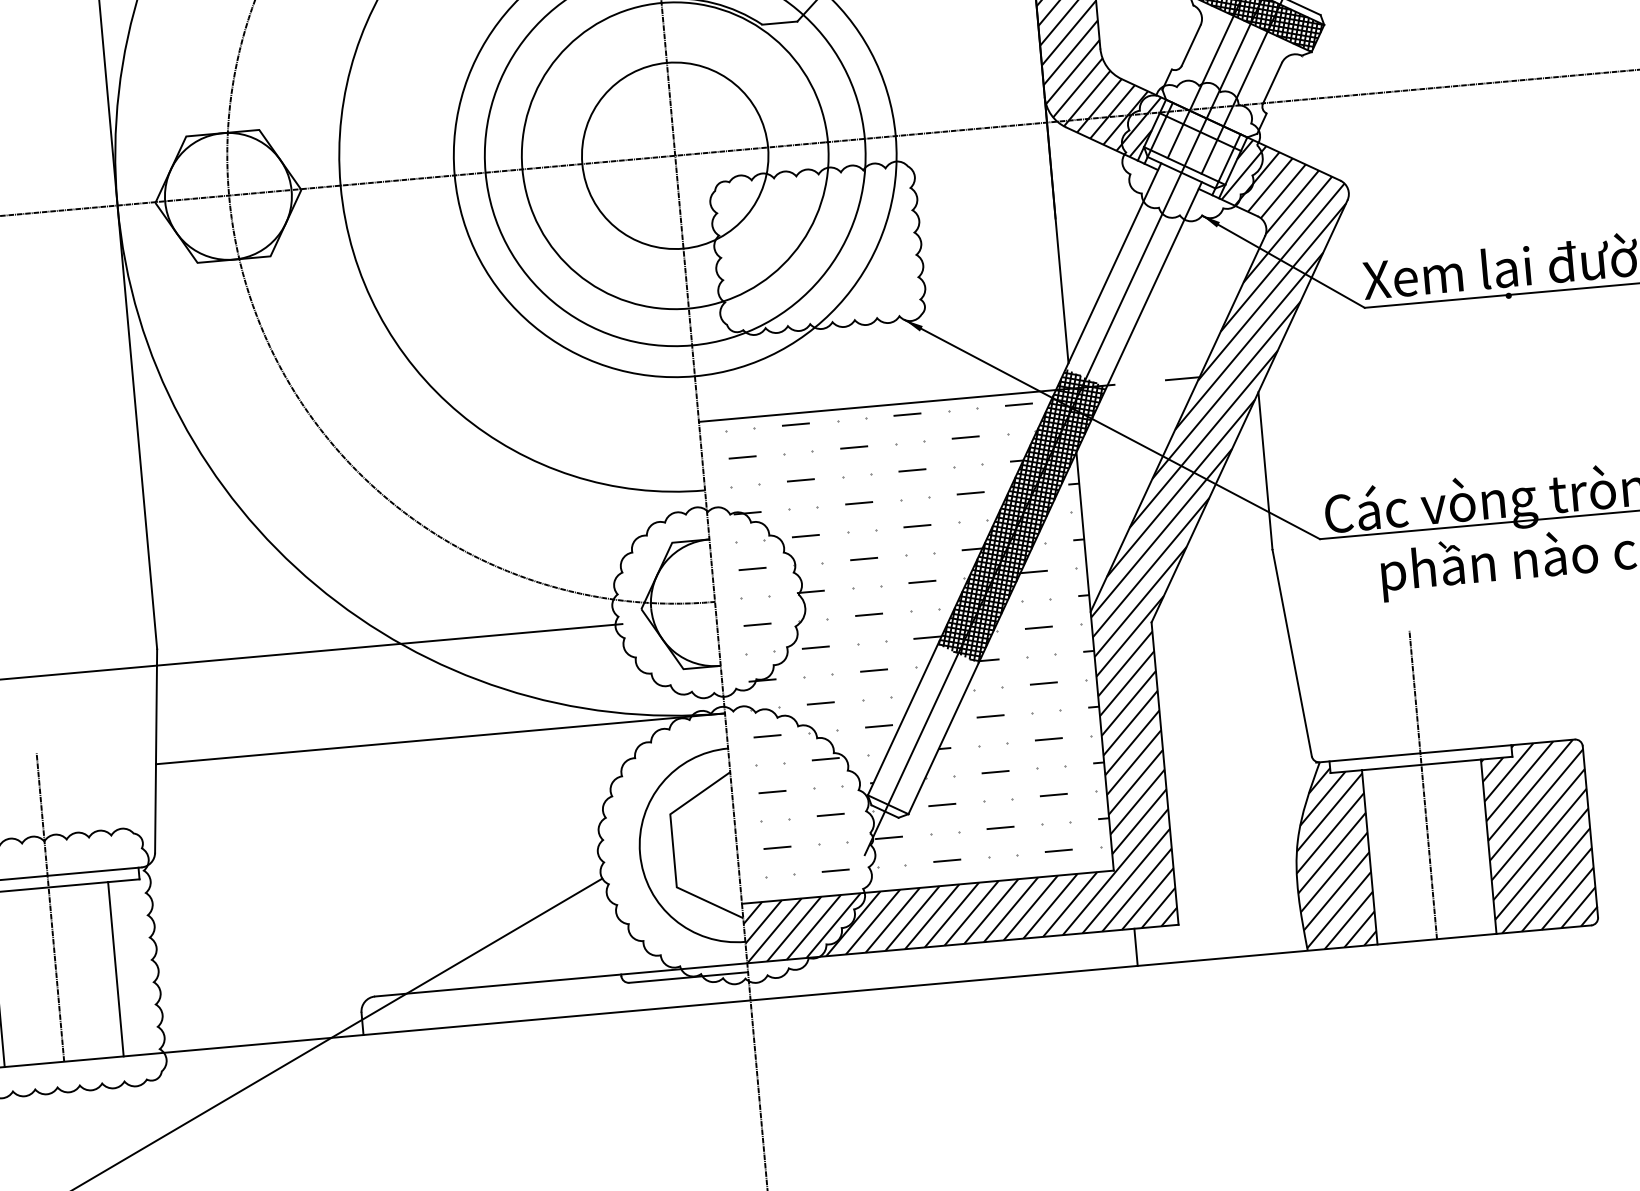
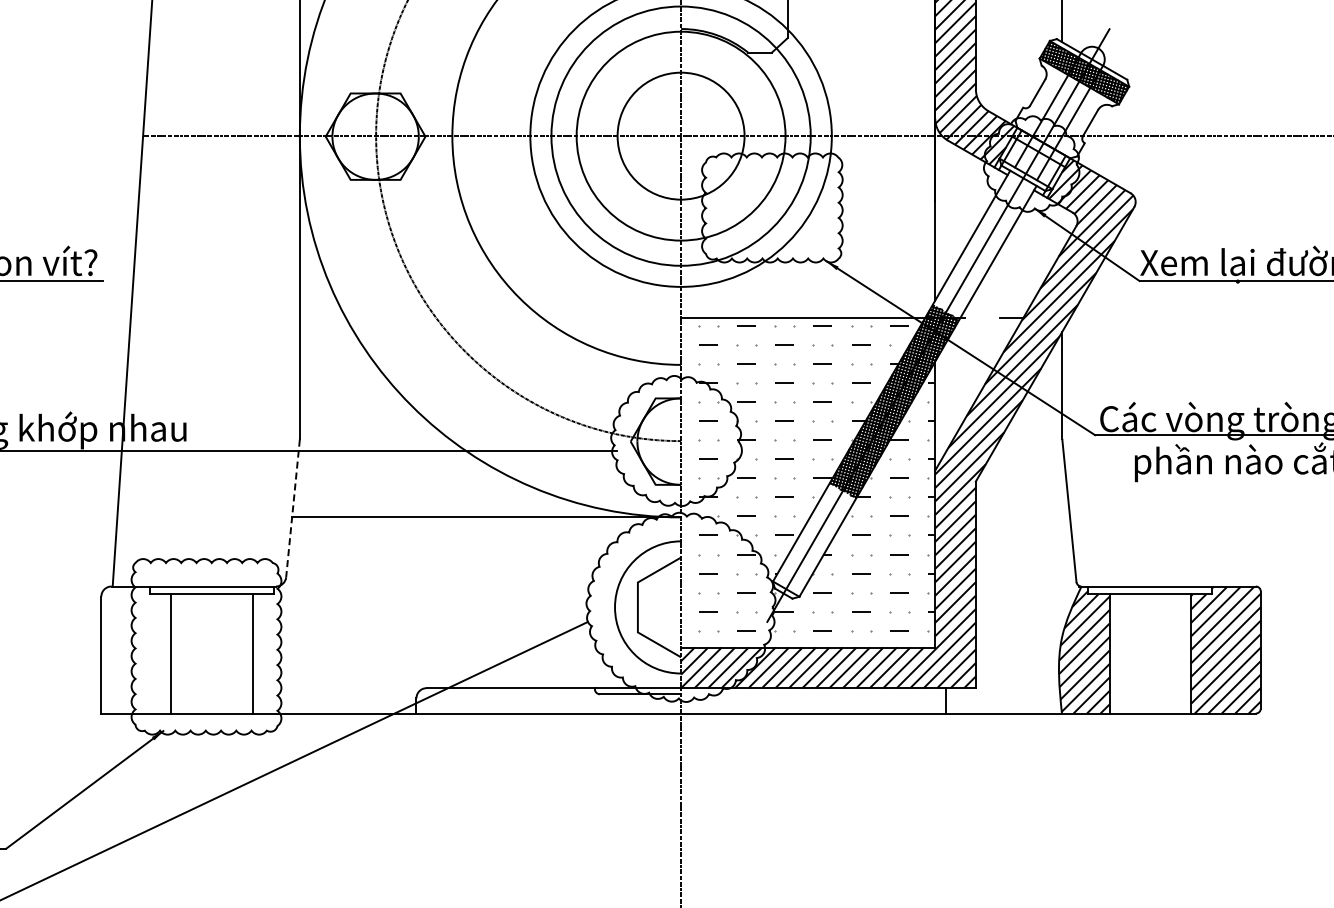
line: (155, 752) -> (292, 509), solid -> dashed
line: (1423, 783) -> (1150, 607), removed
line: (49, 906) -> (211, 607), removed

